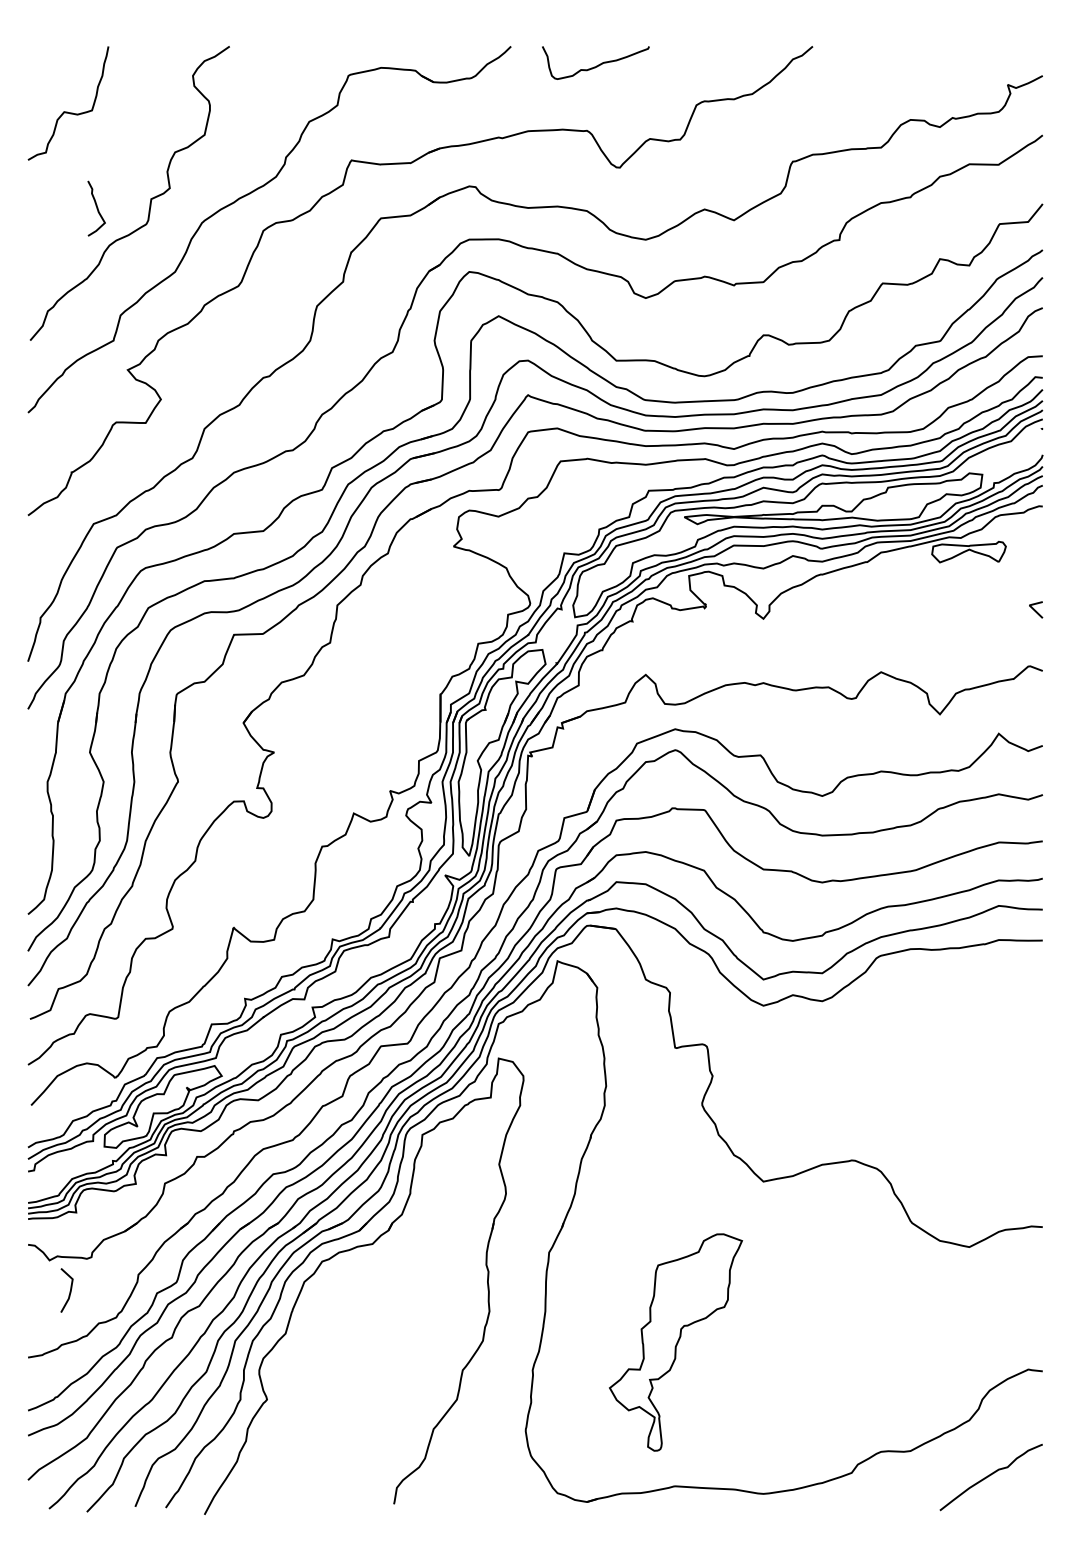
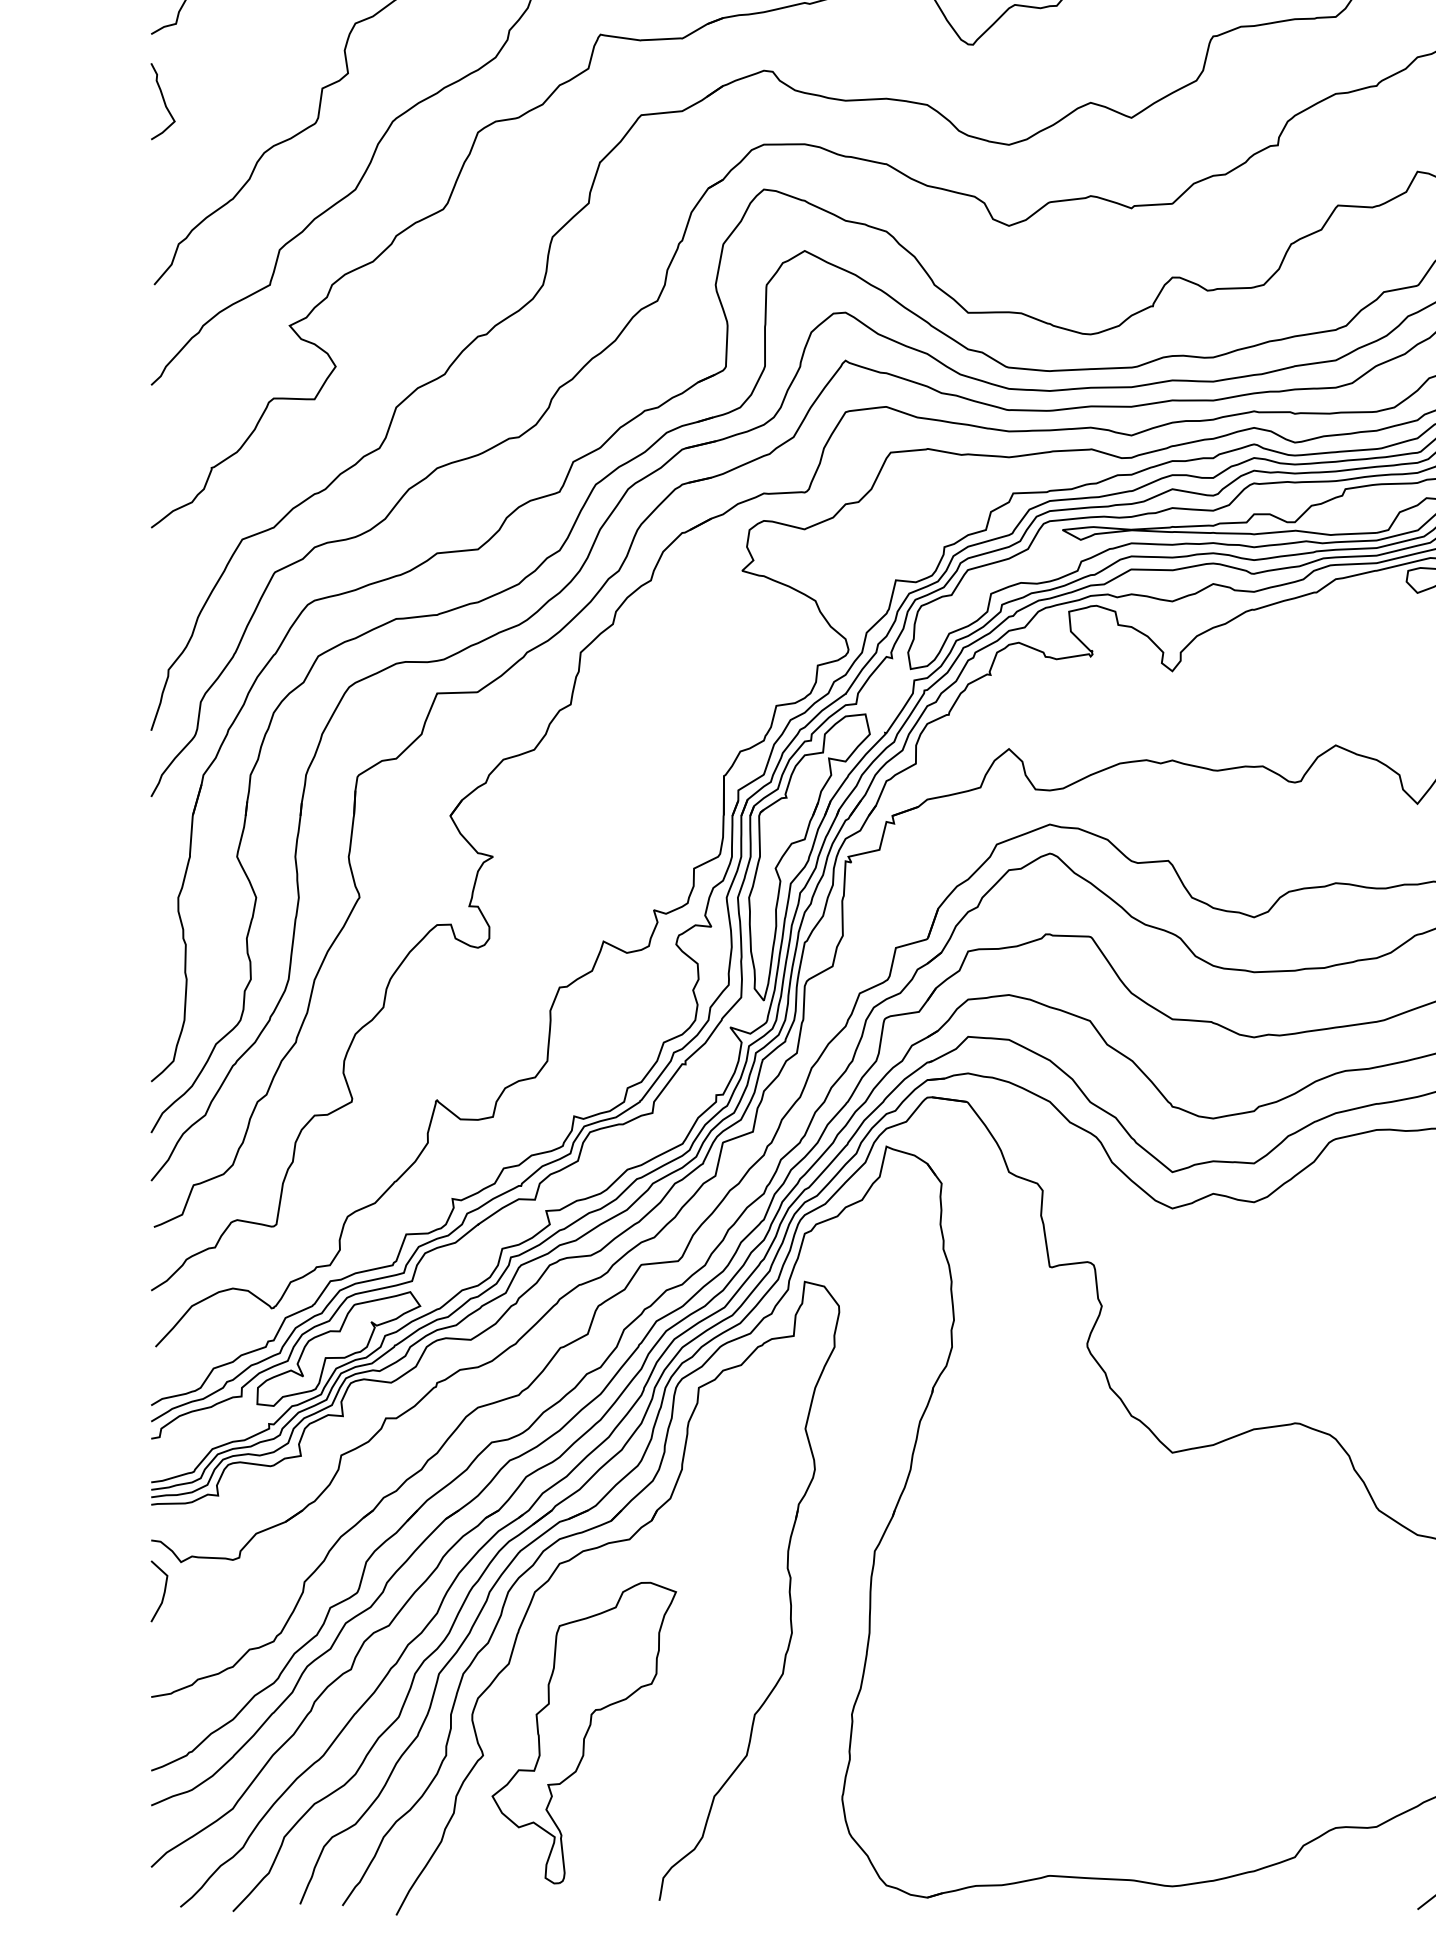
curve: (96, 208) -> (162, 101), moved
line: (69, 1291) -> (162, 1592), moved
part: (676, 1342) -> (585, 1733), moved

